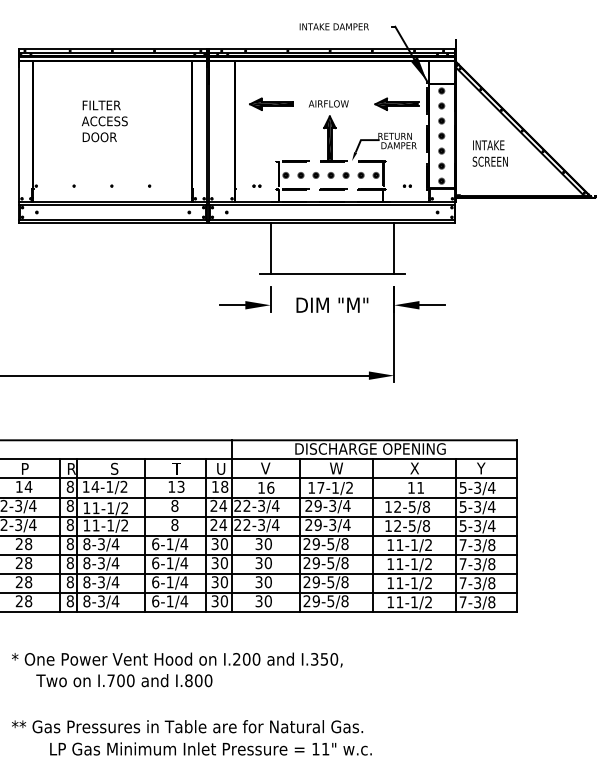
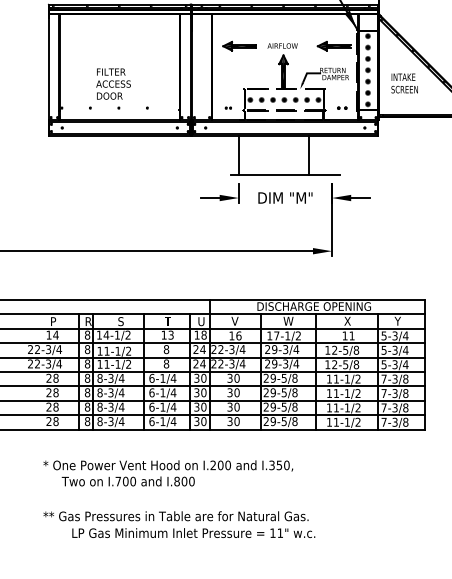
text: (104, 121) -> (113, 84), moved
part: (406, 185) -> (341, 107), size x1.6
line: (394, 248) -> (308, 155), moved

